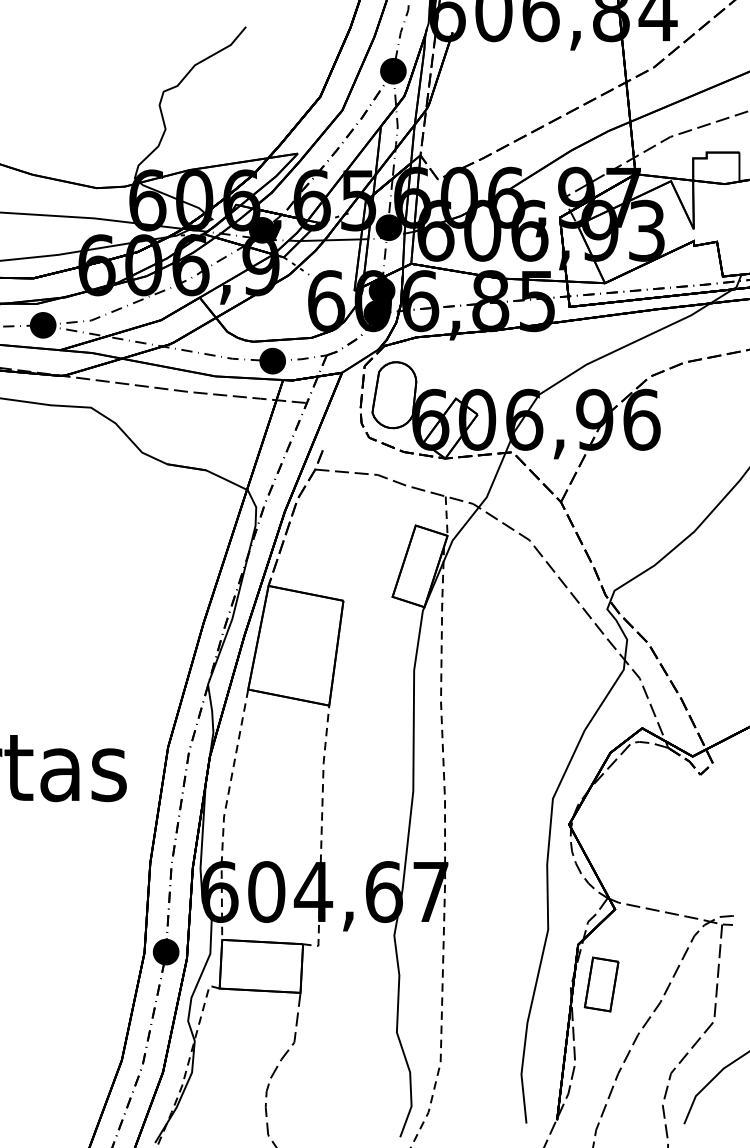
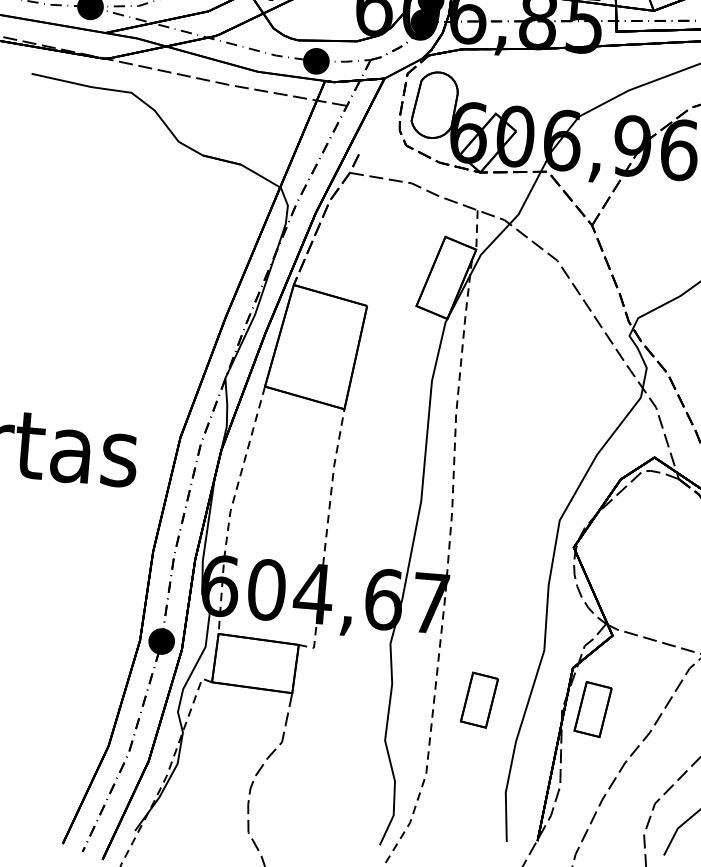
part: (487, 984) -> (479, 700), added

